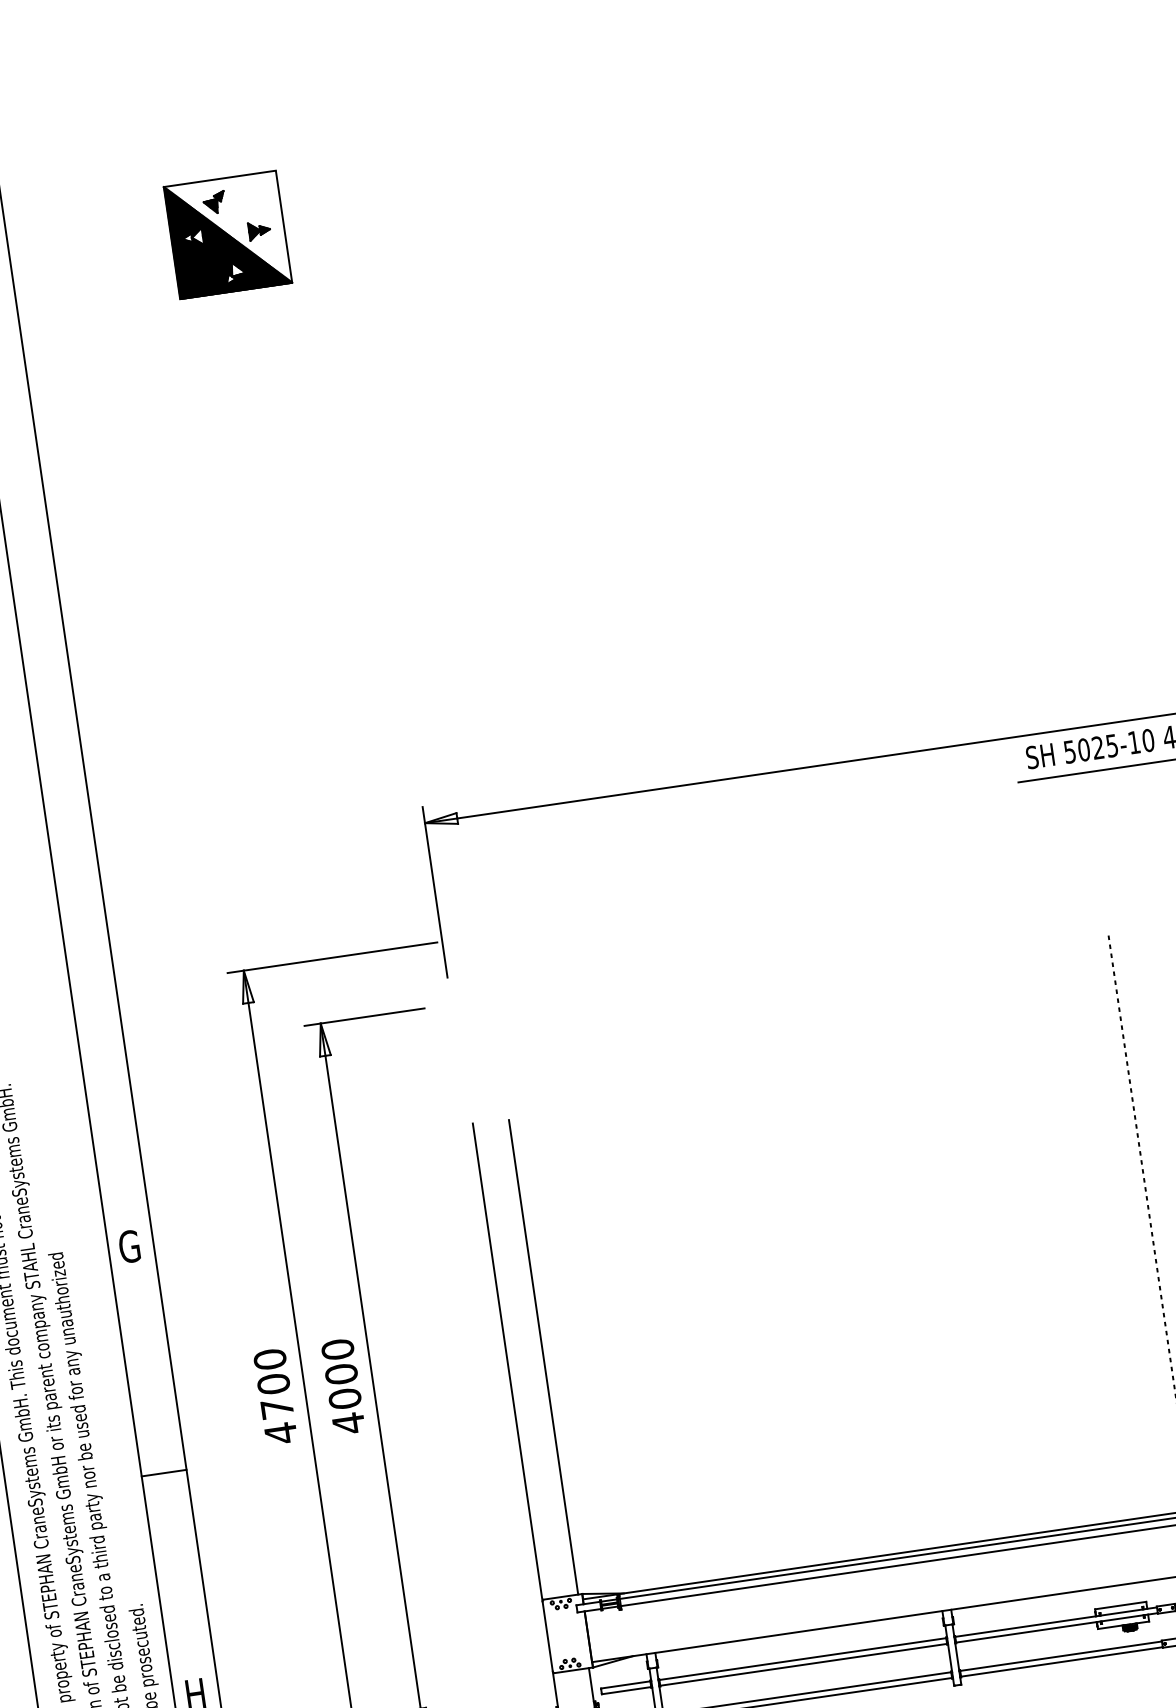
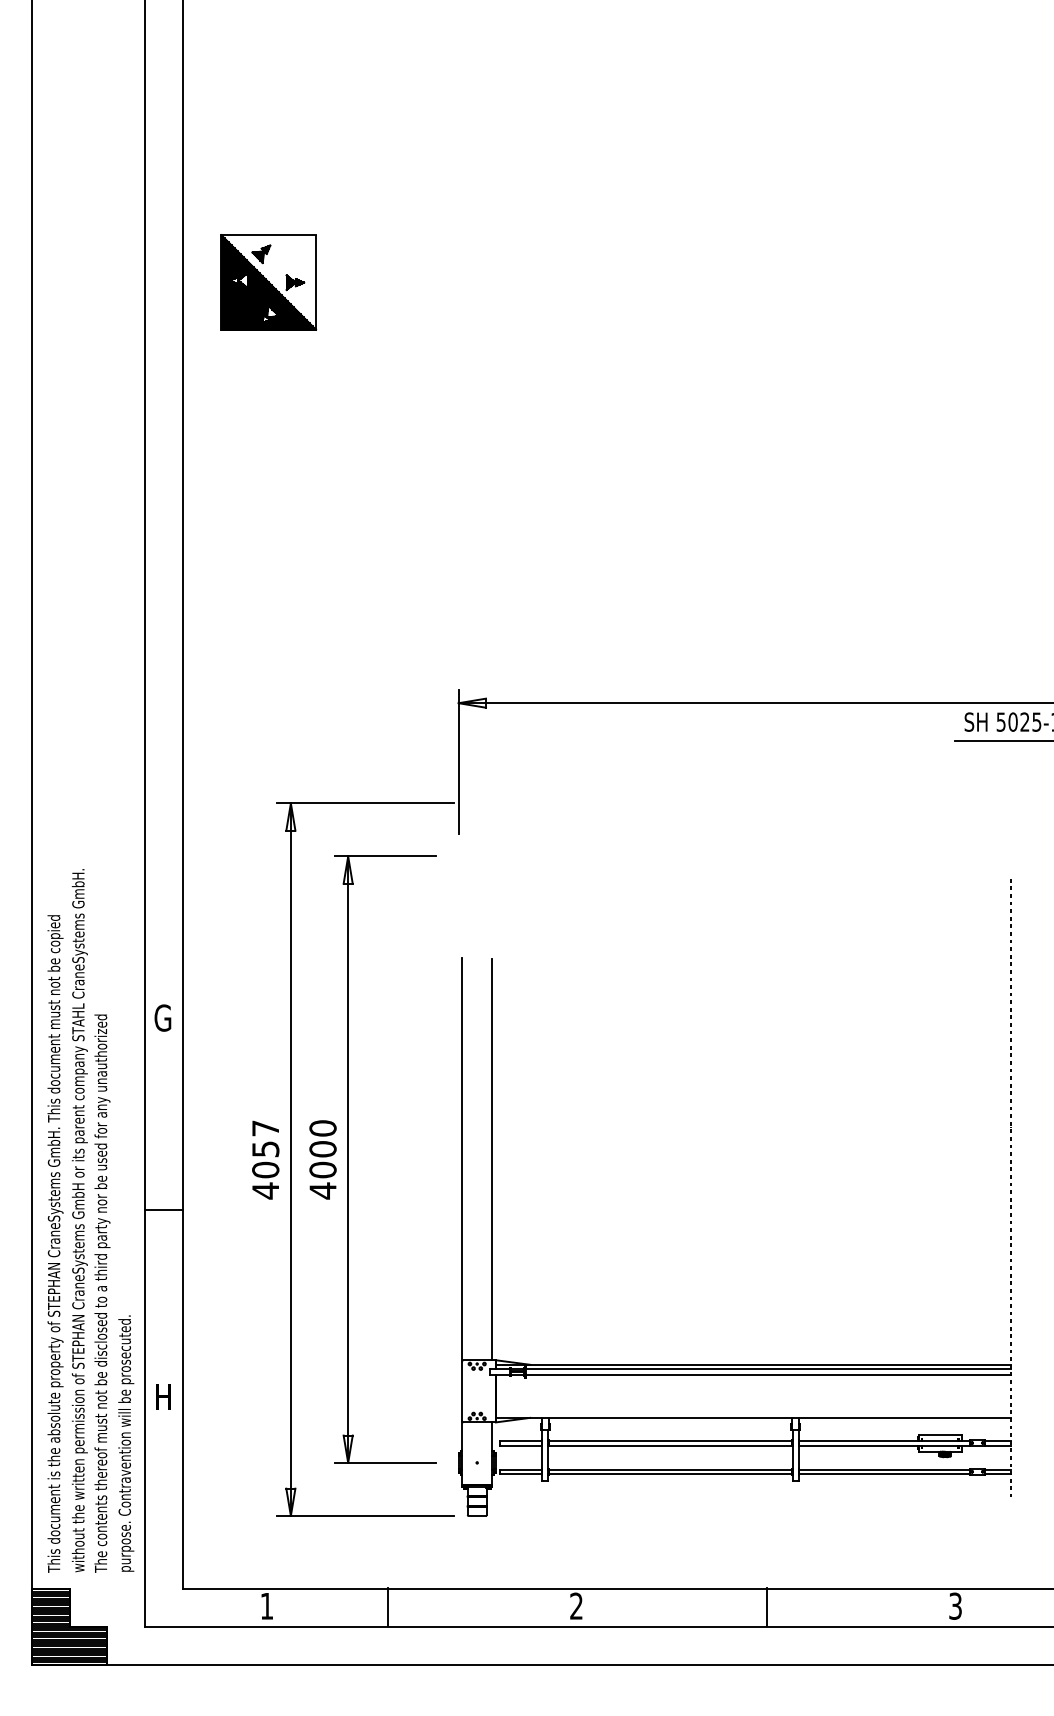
part: (227, 235) -> (268, 282), moved
text: (273, 1384) -> (265, 1149), 4700 -> 4057

